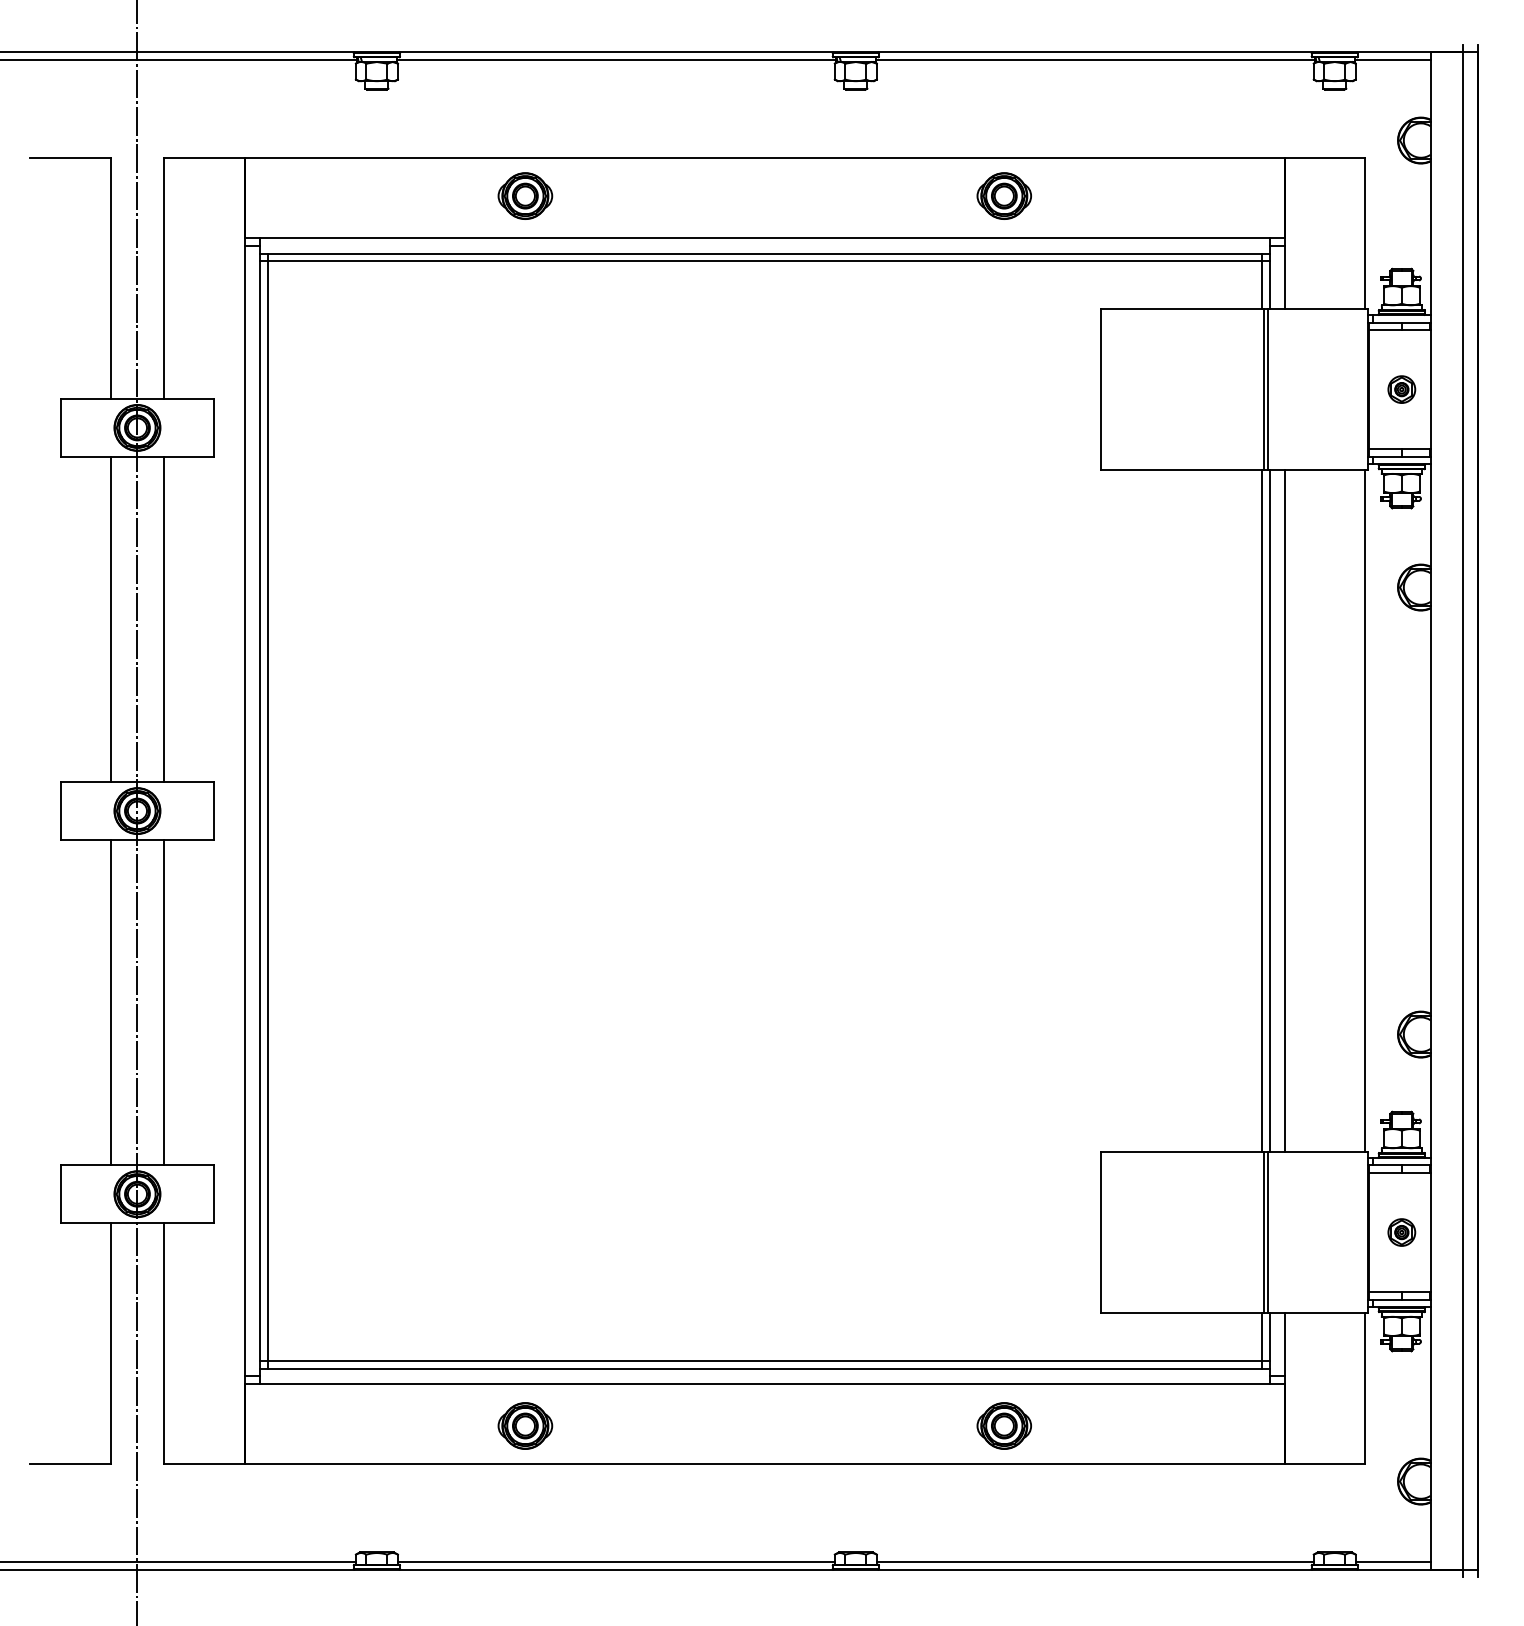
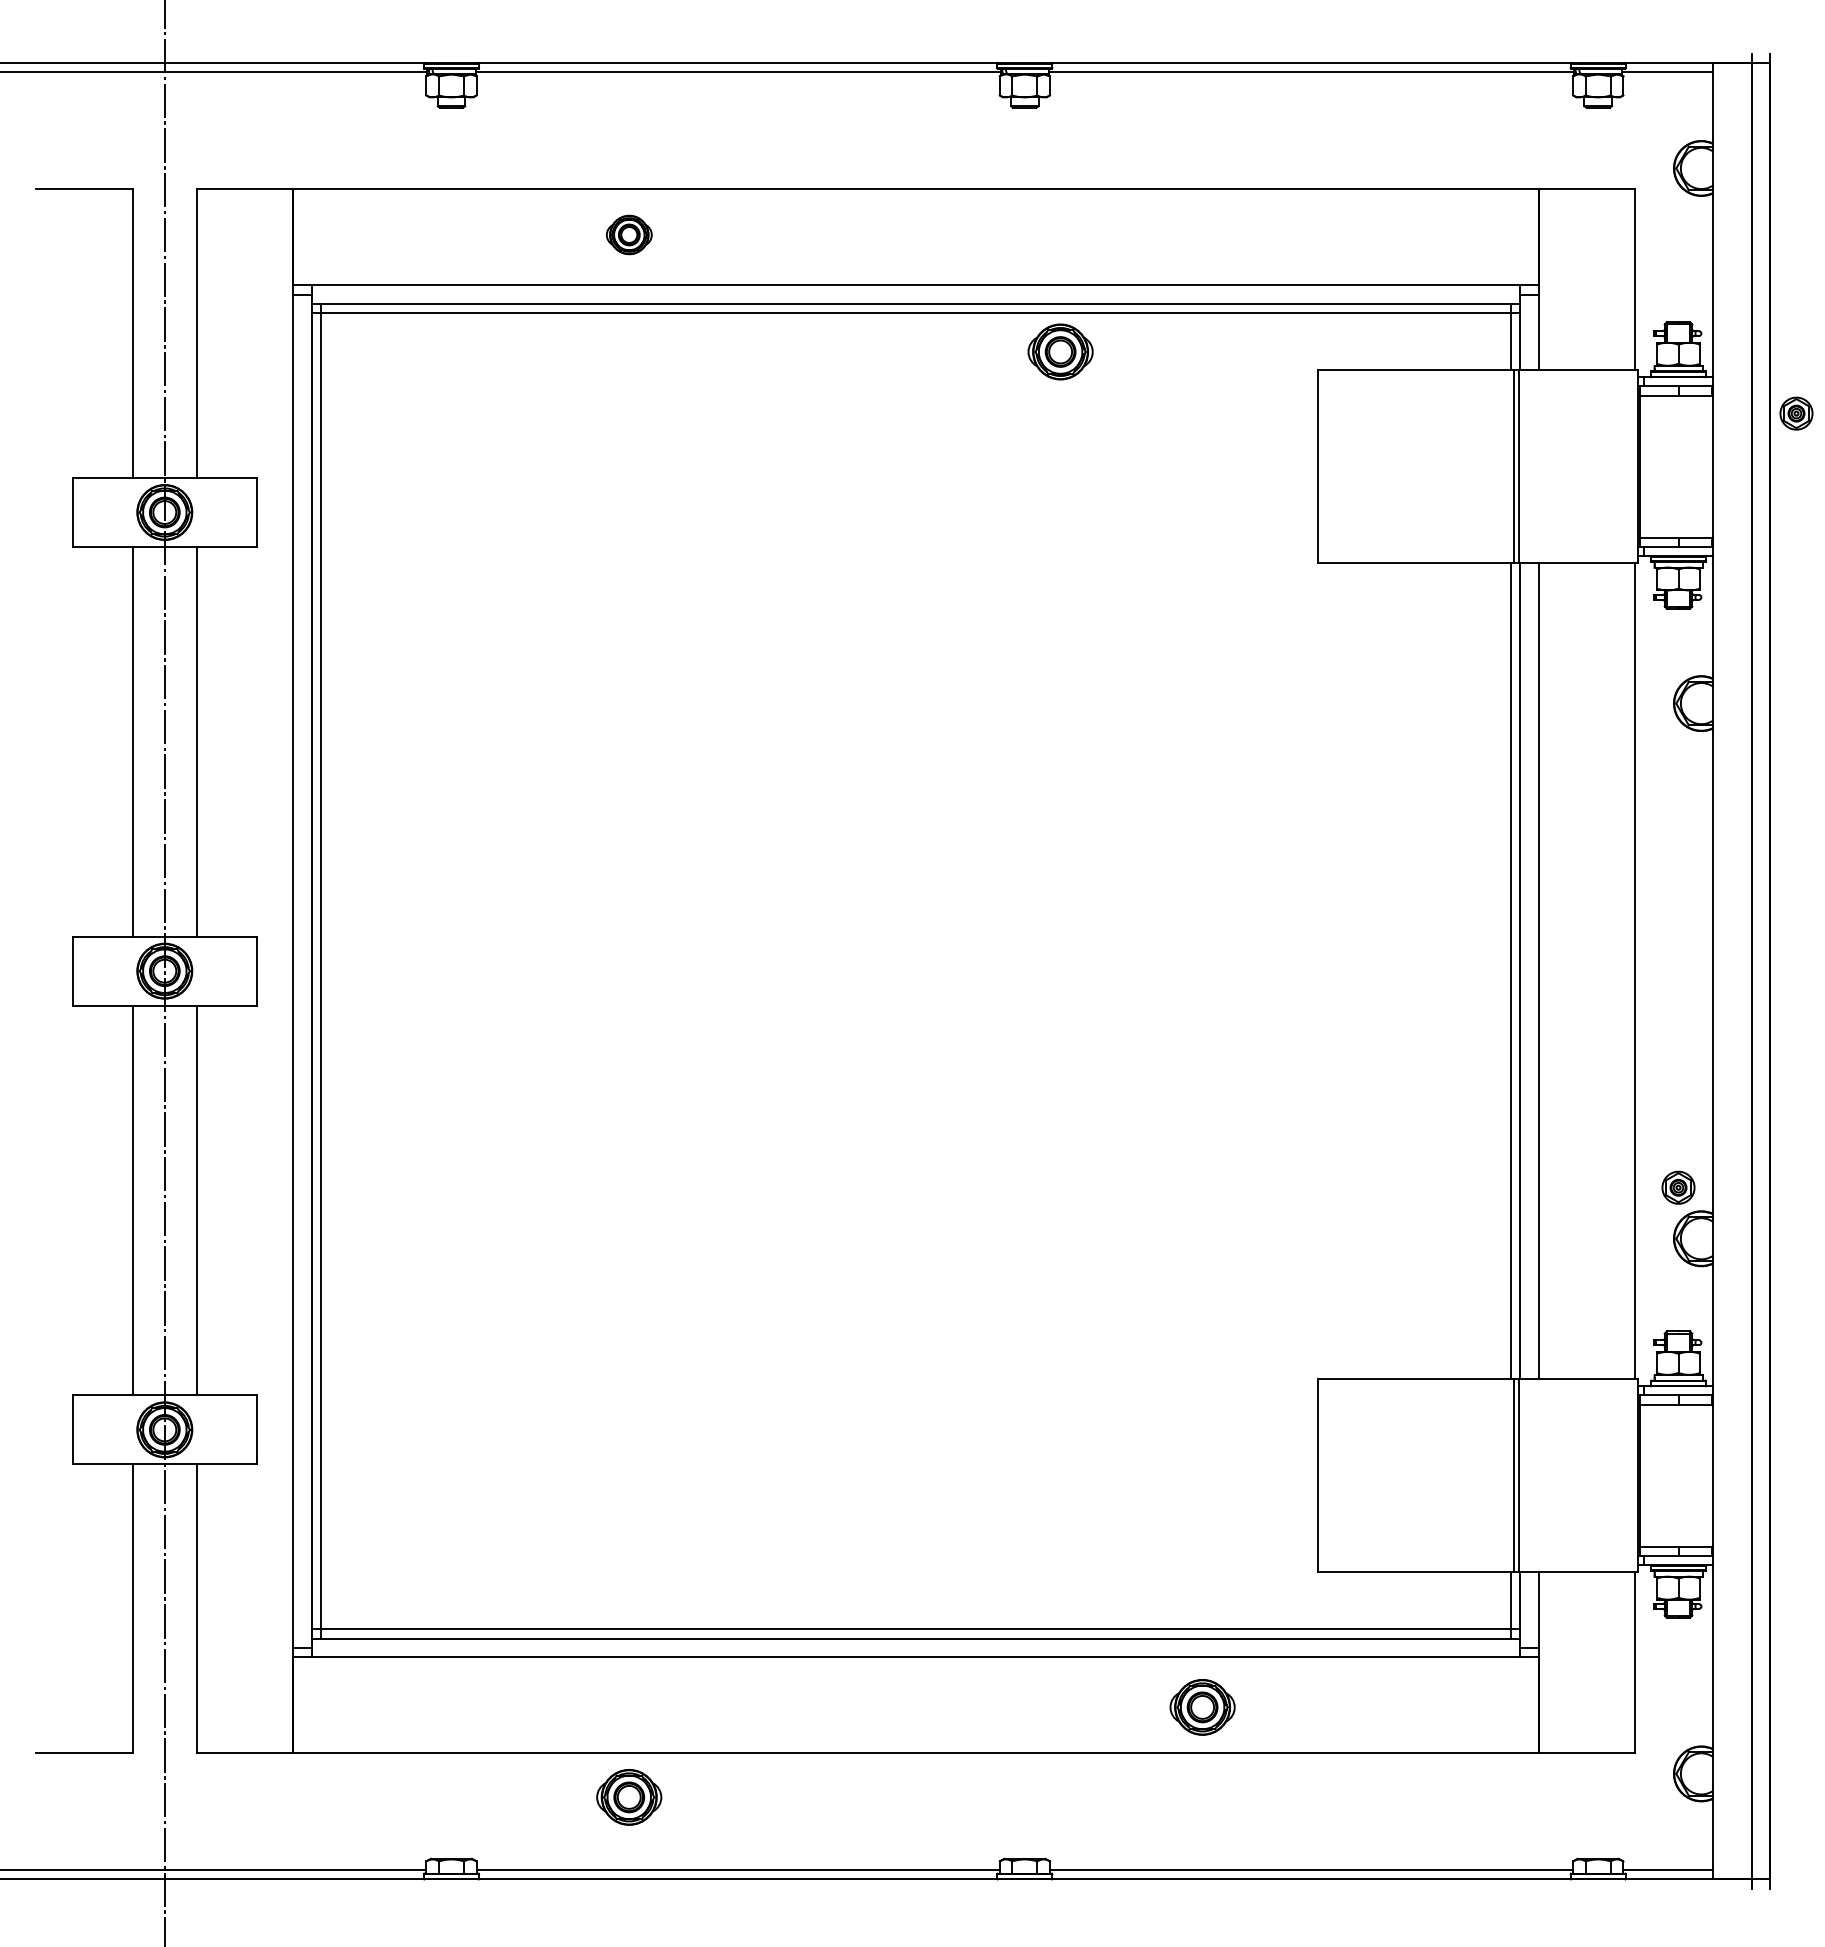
part: (525, 195) -> (629, 234), size x0.7
part: (1004, 195) -> (1060, 351), moved
part: (1401, 389) -> (1796, 413), moved
part: (1401, 1232) -> (1678, 1187), moved
part: (525, 1426) -> (629, 1797), moved

